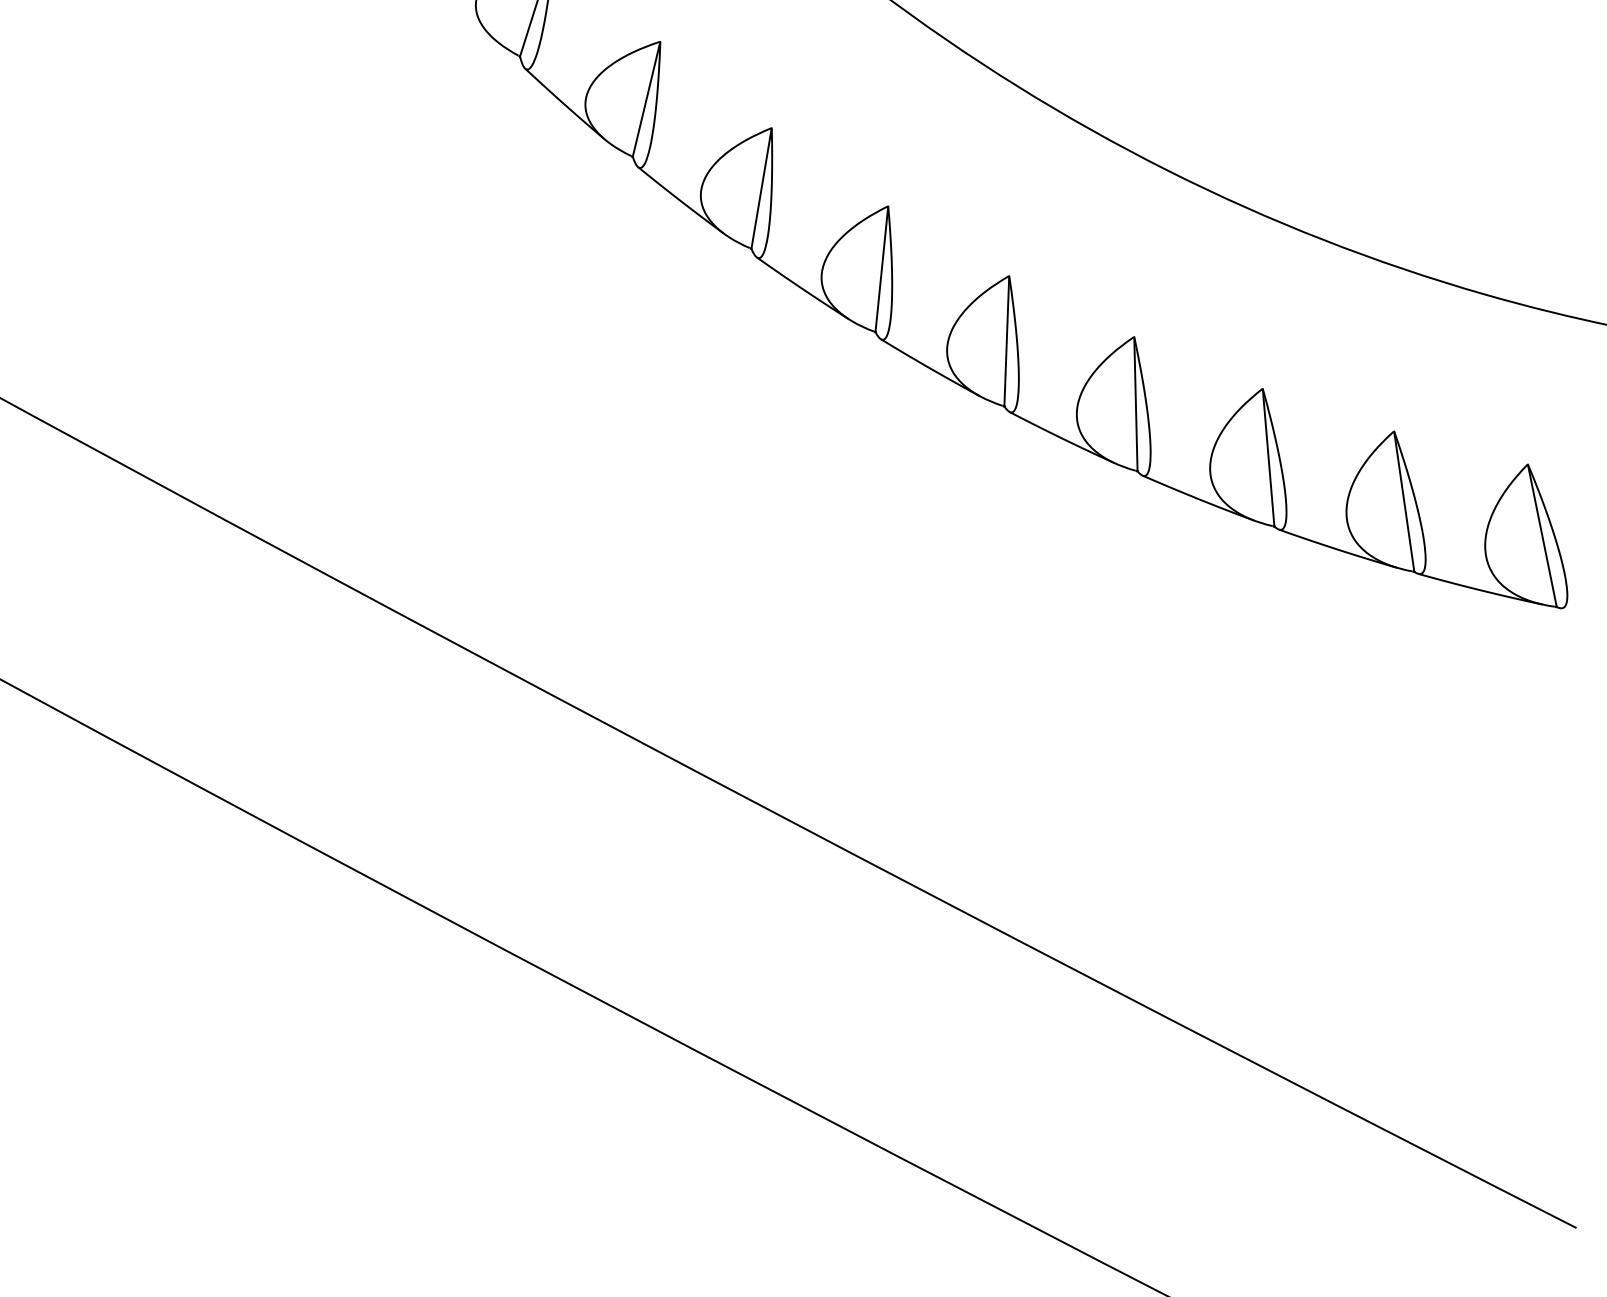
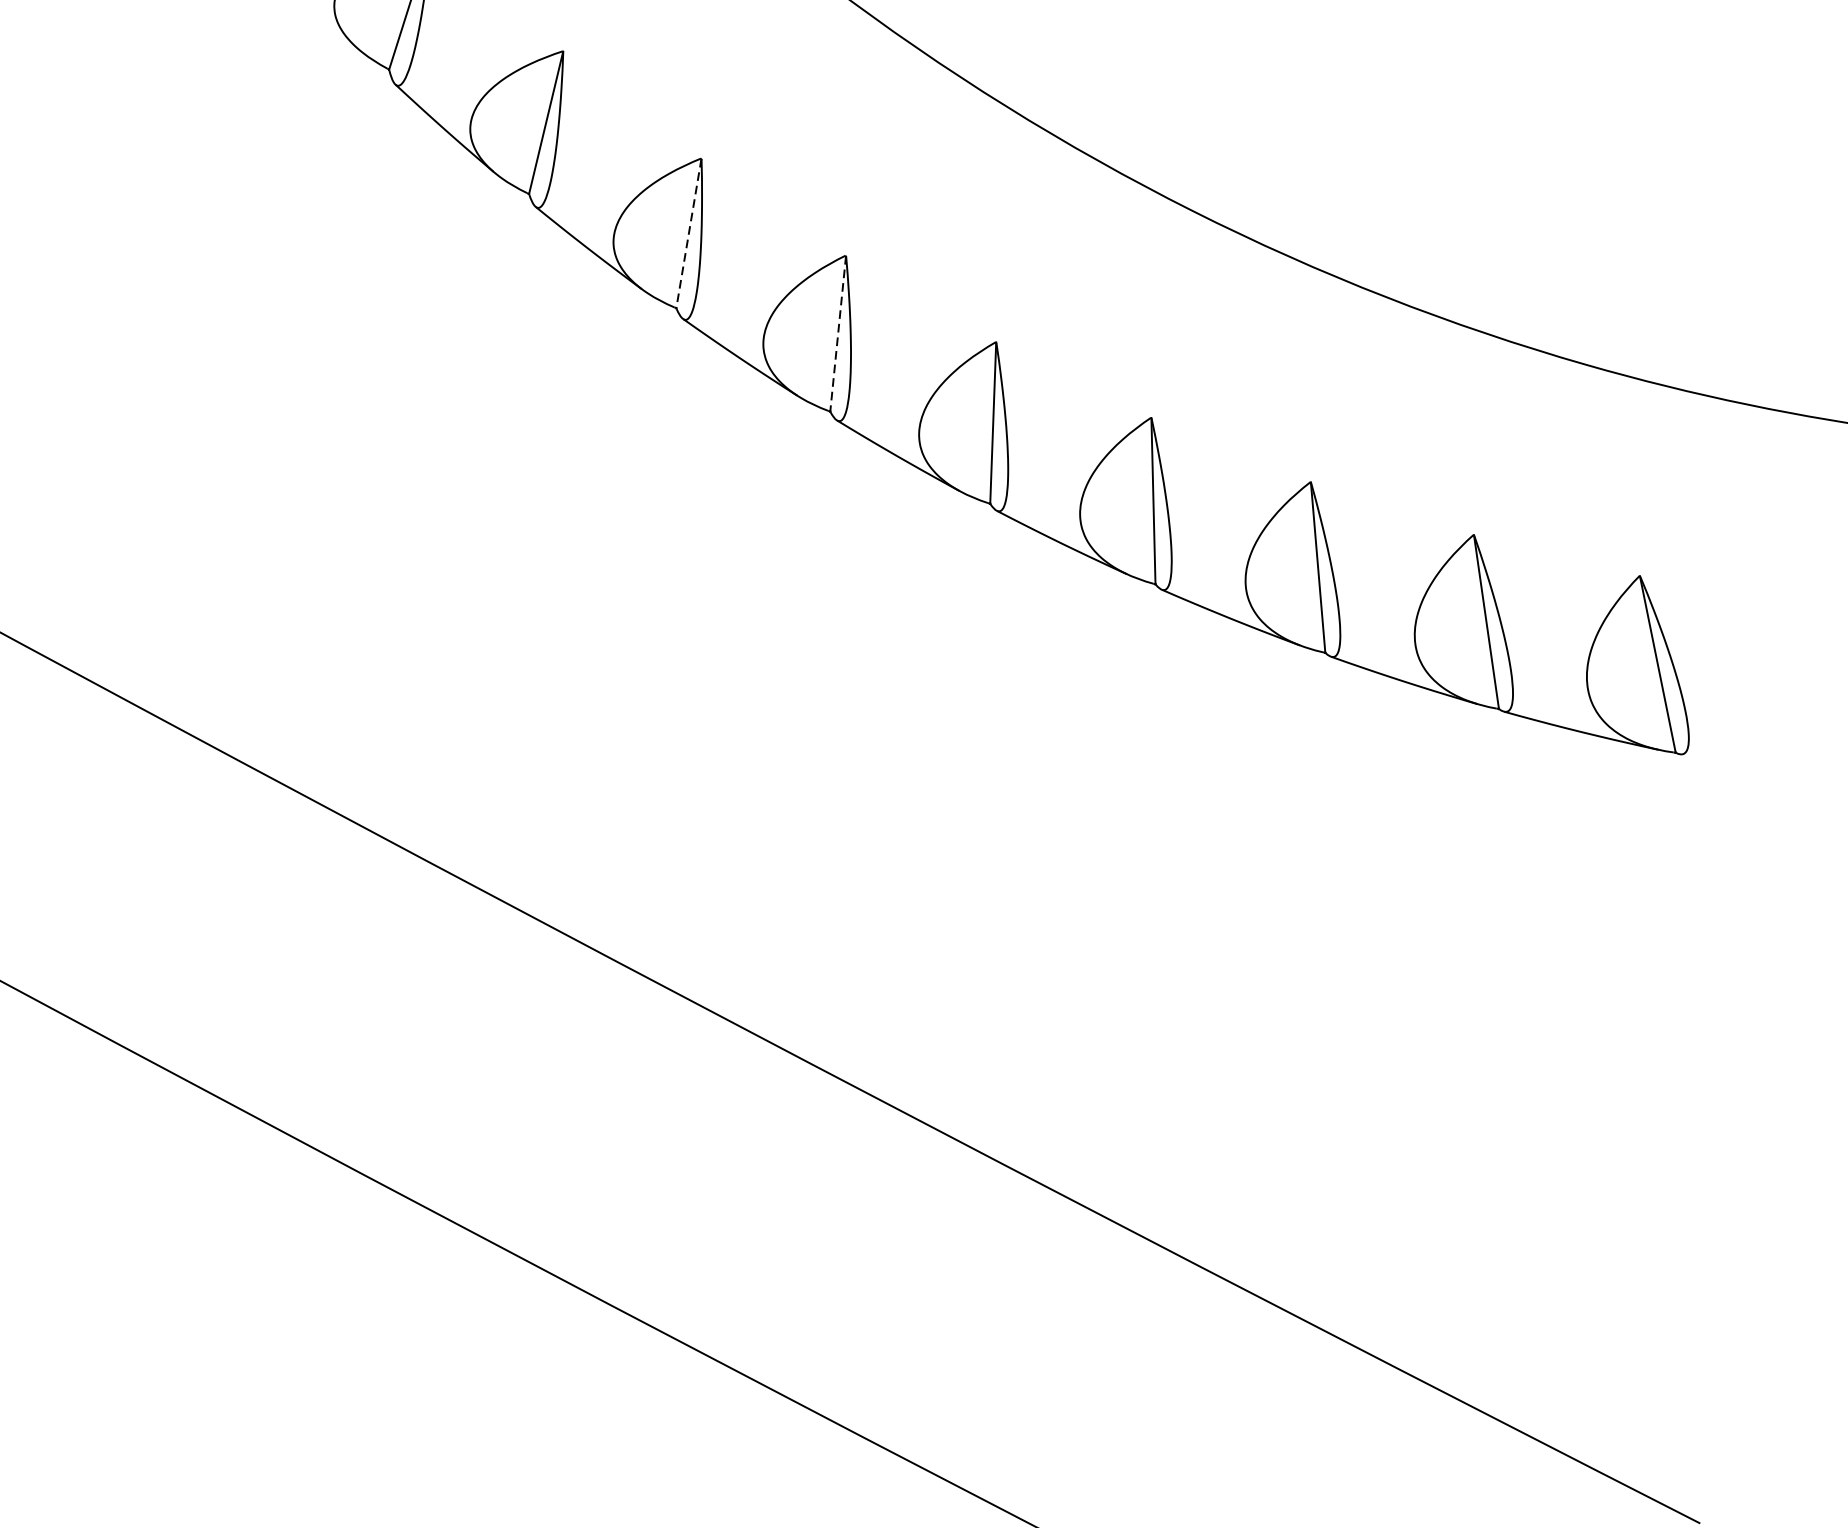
line: (761, 188) -> (688, 233), solid -> dashed
line: (881, 269) -> (837, 333), solid -> dashed

